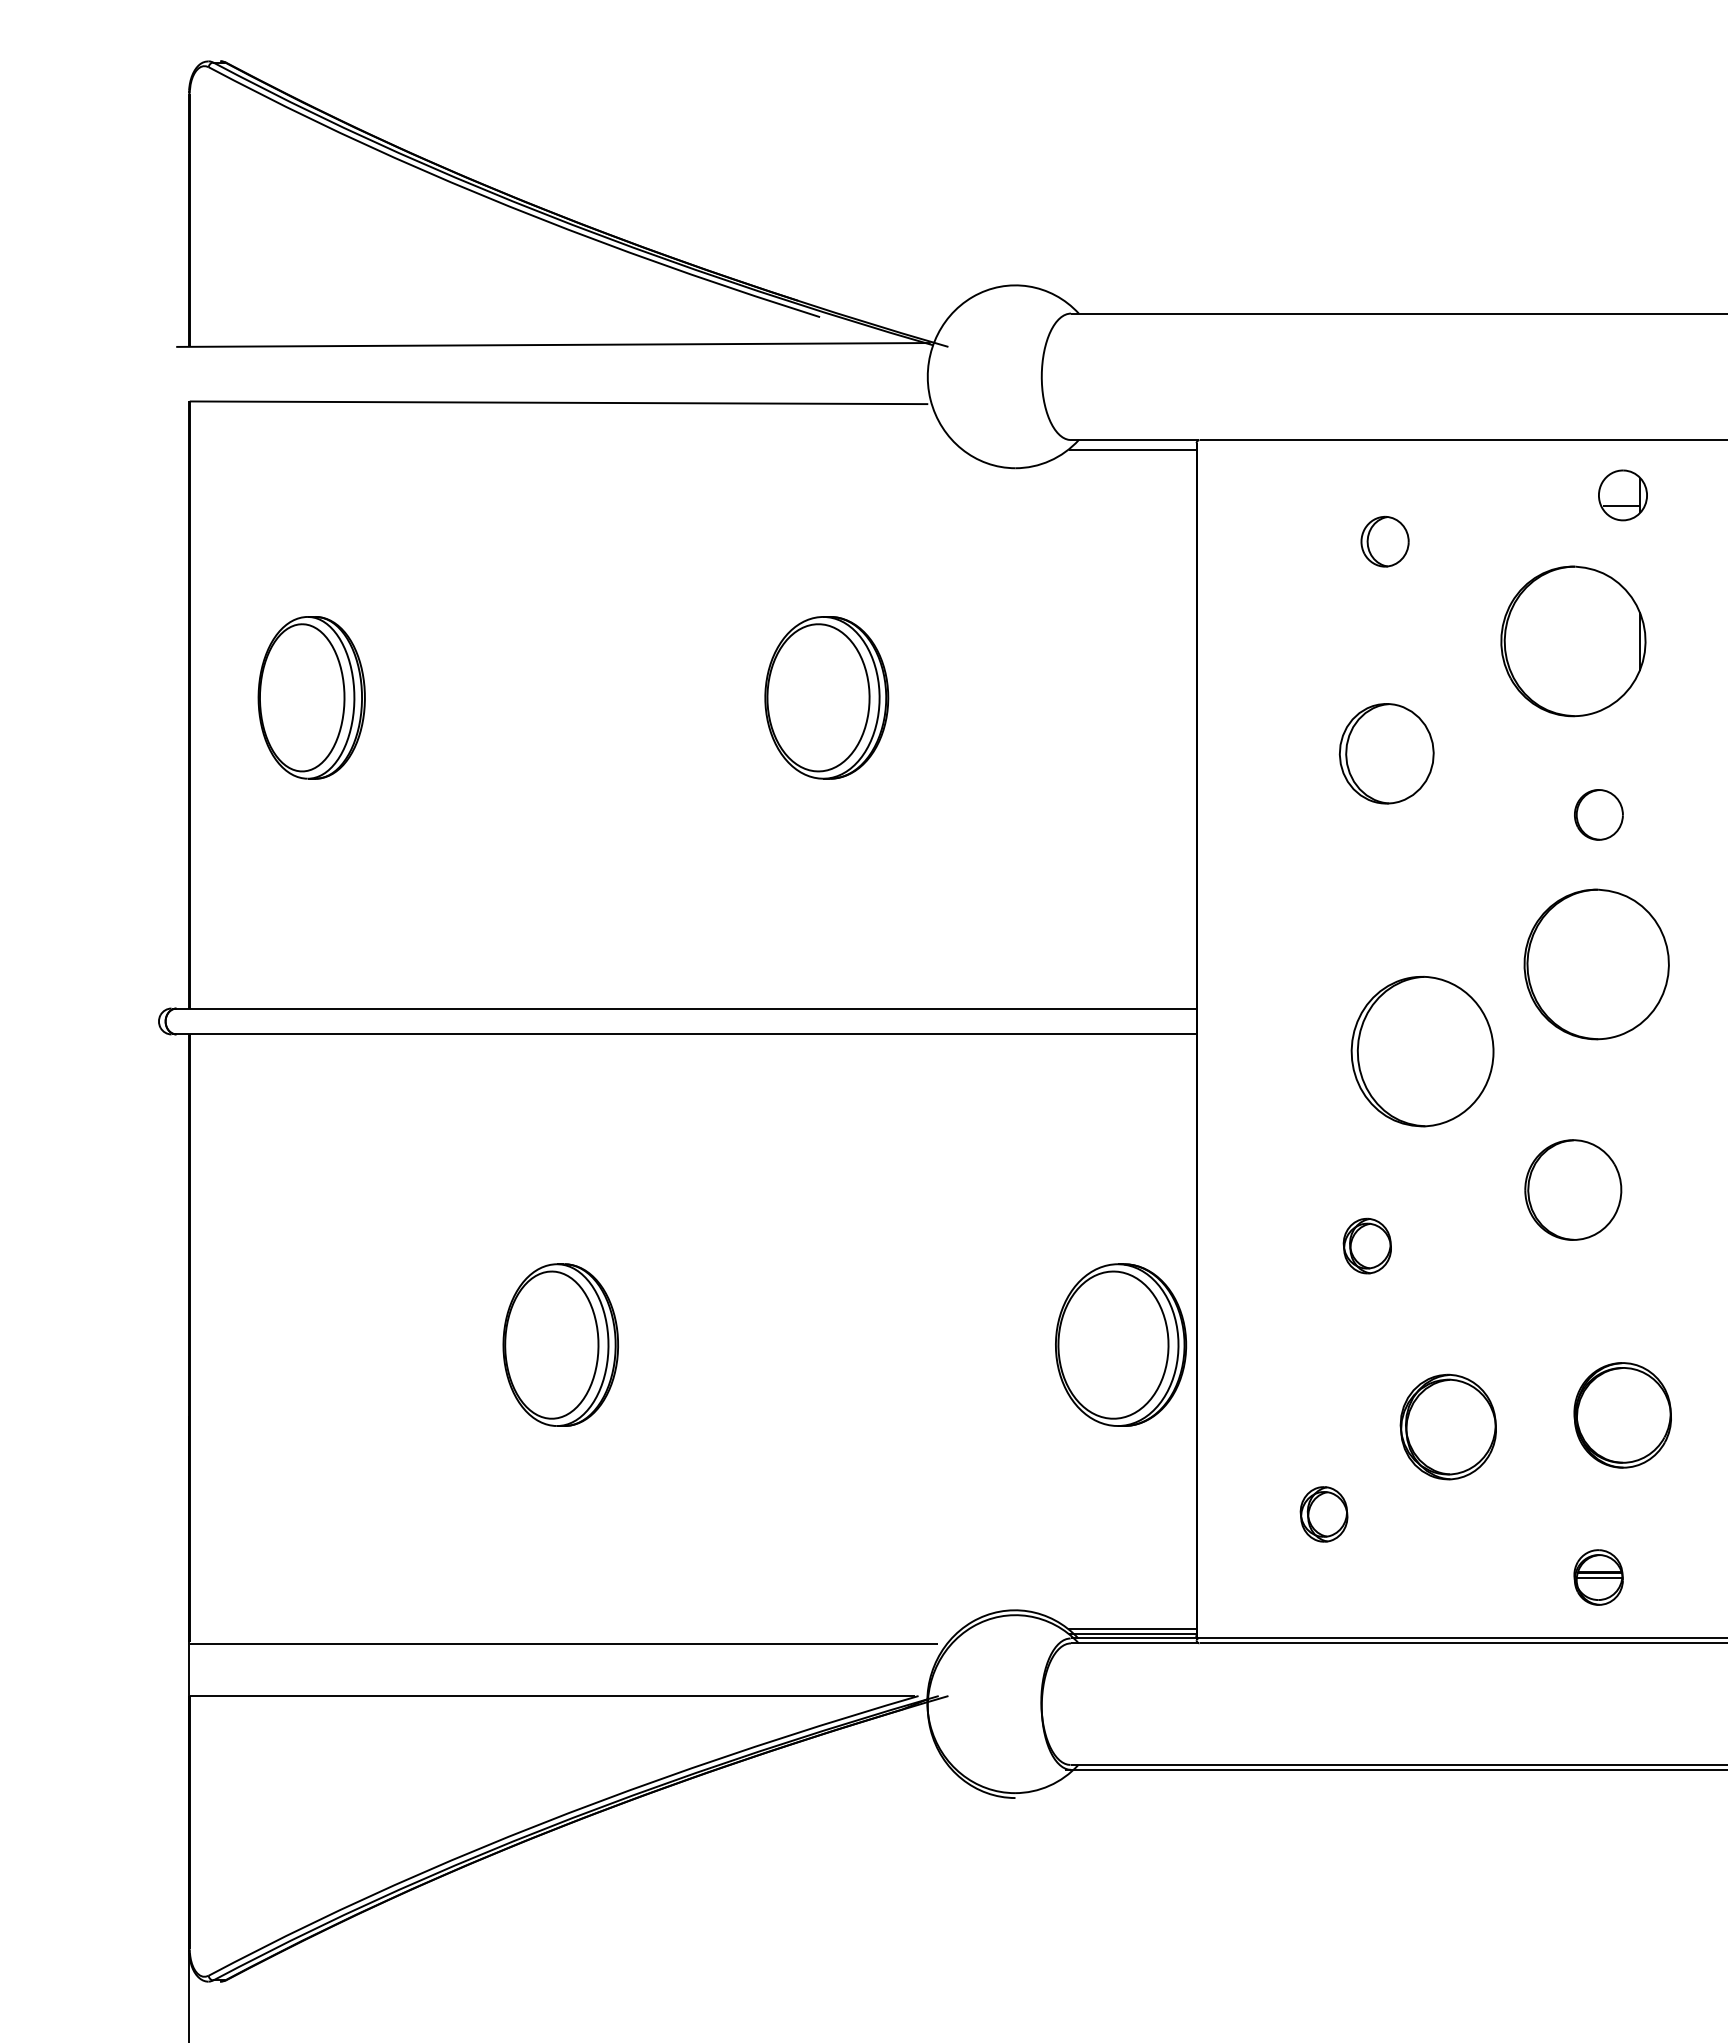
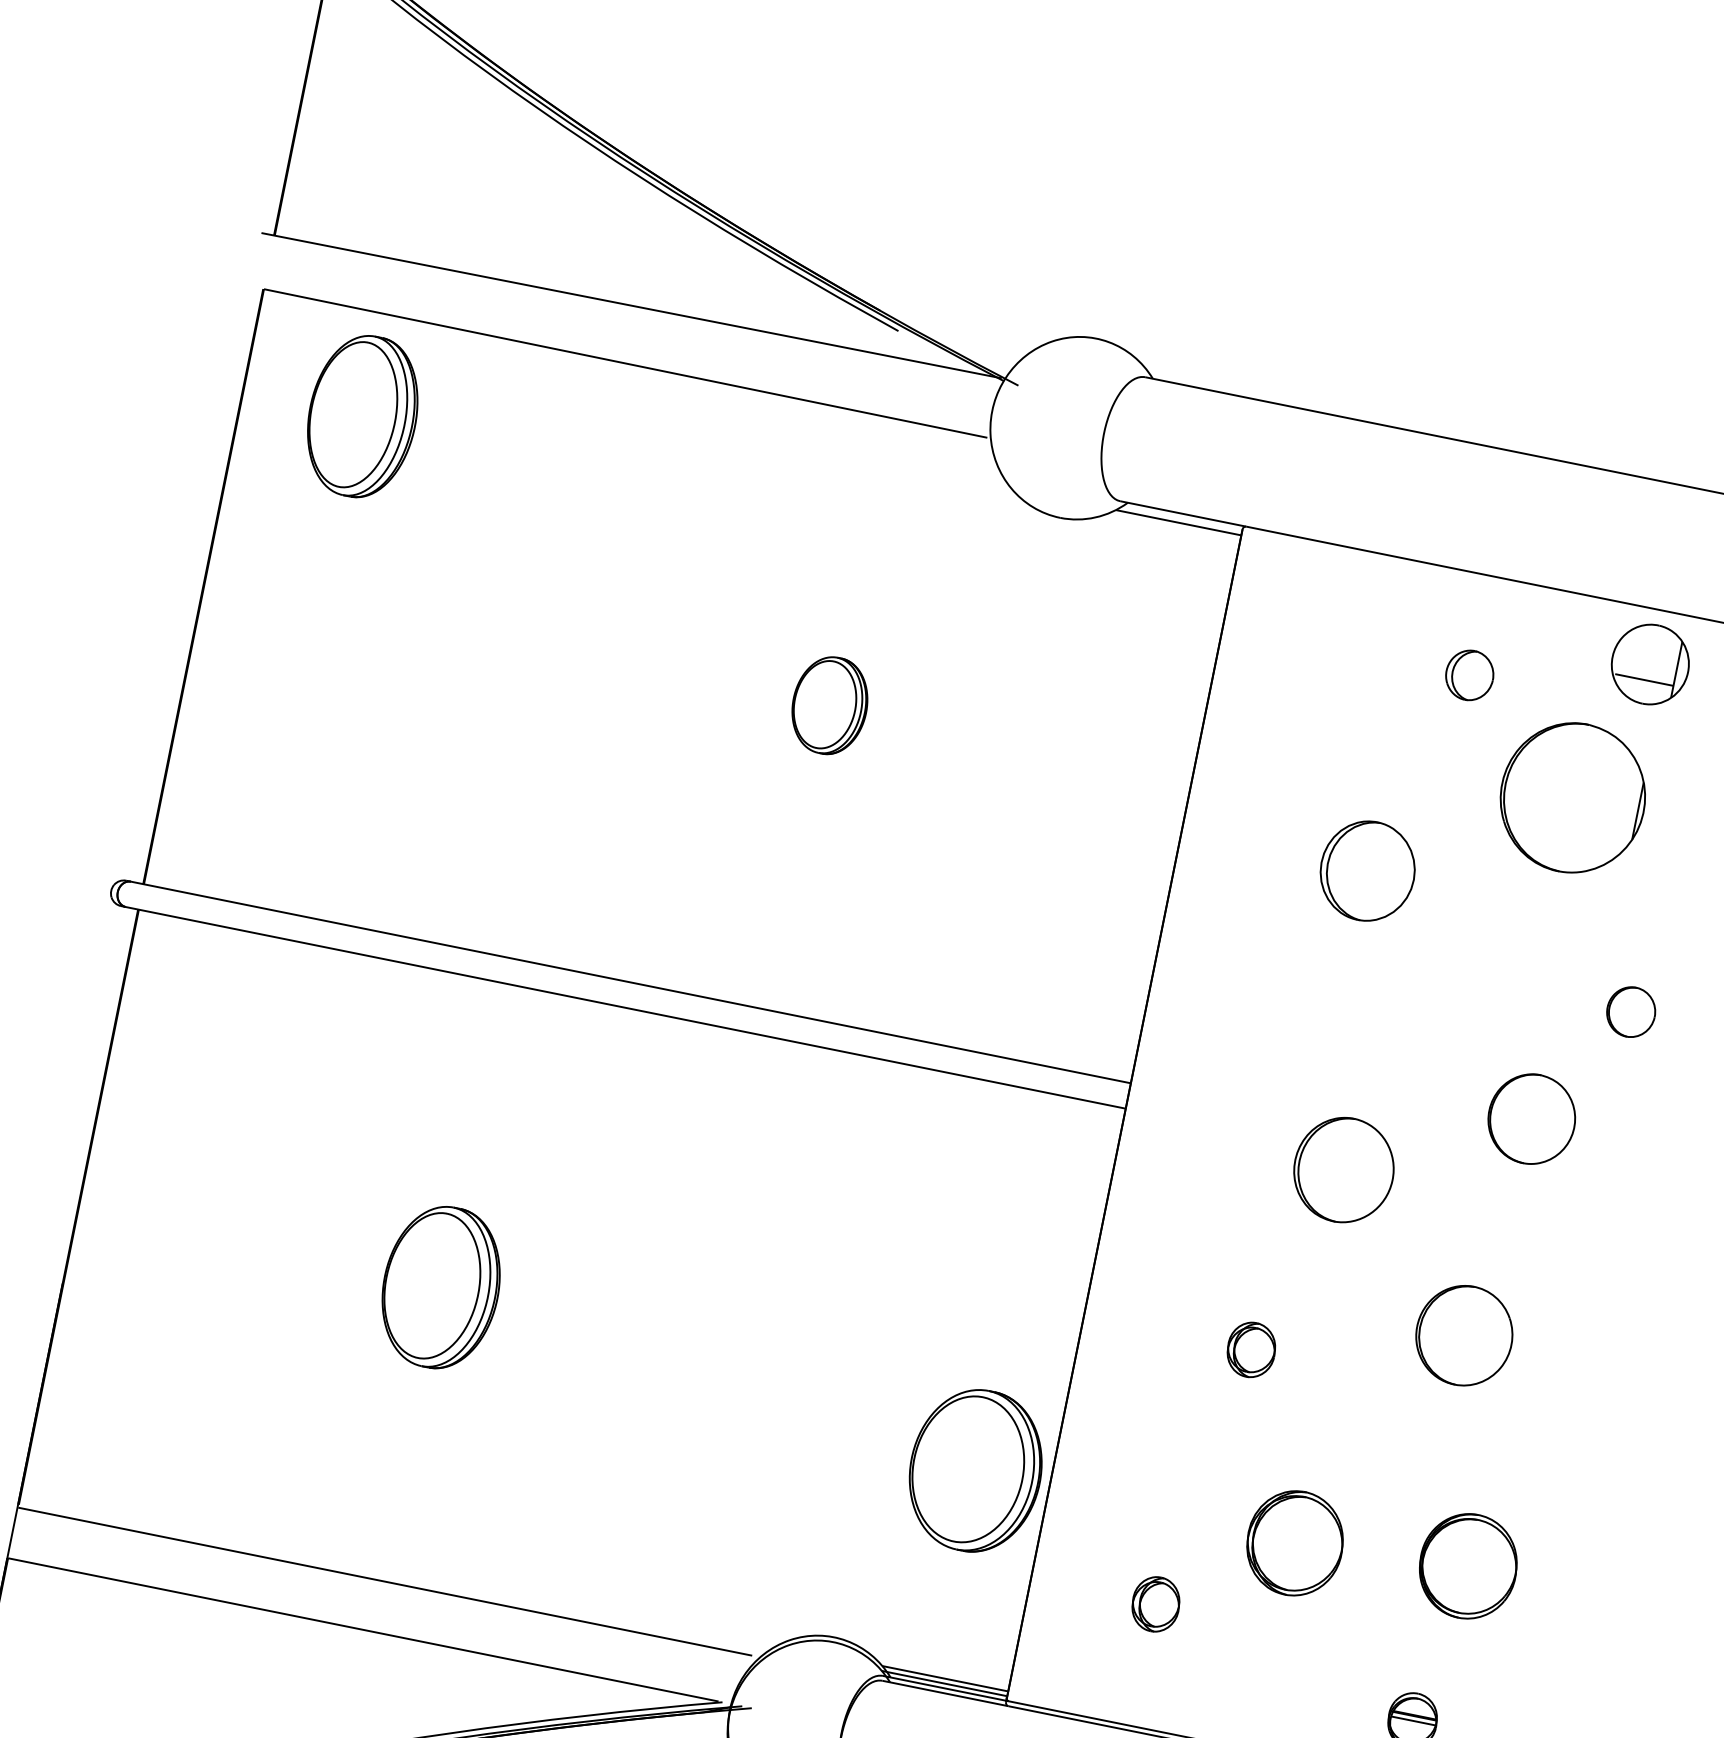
part: (1622, 495) -> (1649, 664), size x1.6
part: (1384, 541) -> (1469, 675), moved
part: (311, 697) -> (362, 416), moved
part: (826, 697) -> (829, 705), size x0.6
part: (1598, 814) -> (1630, 1011), moved
part: (1596, 964) -> (1531, 1119), size x0.6
part: (1422, 1051) -> (1343, 1170), size x0.7
part: (1121, 1344) -> (976, 1470), moved

